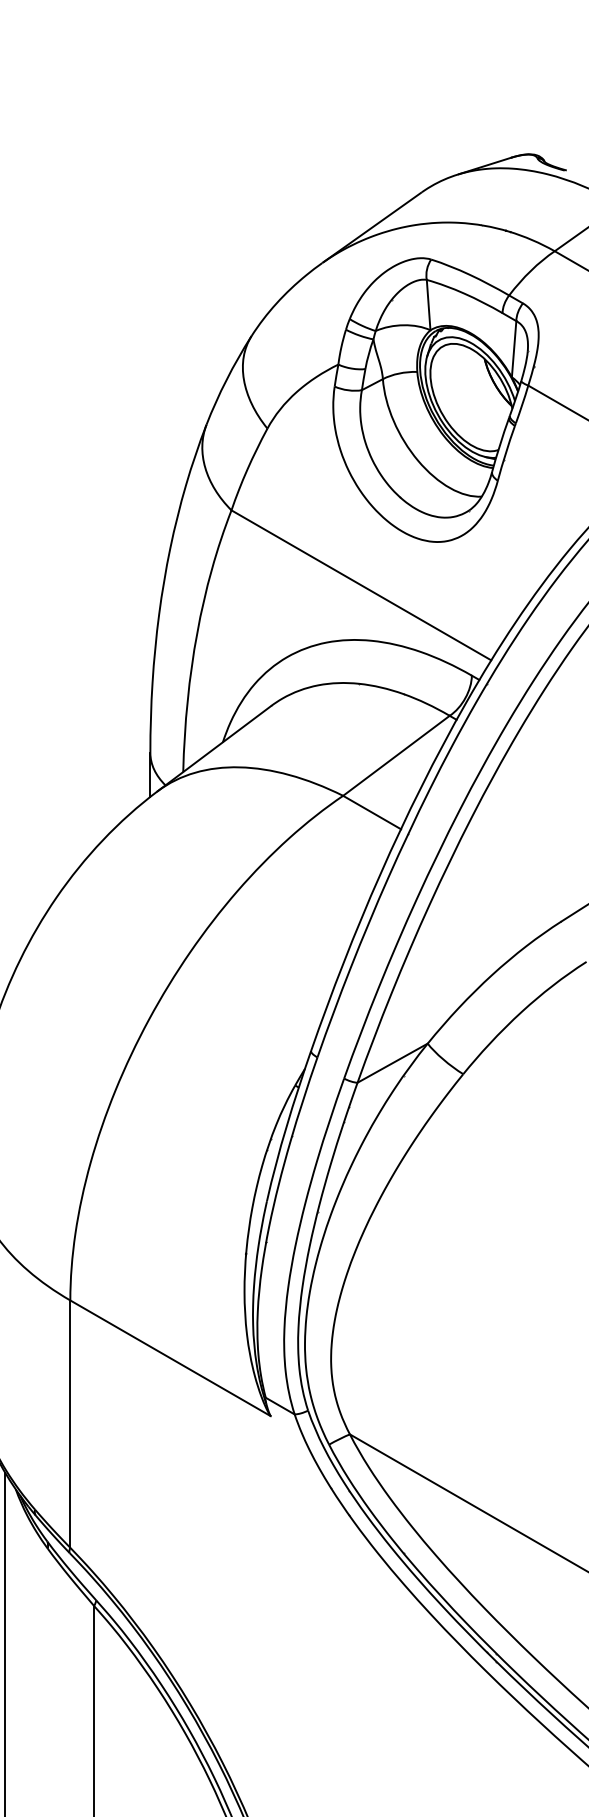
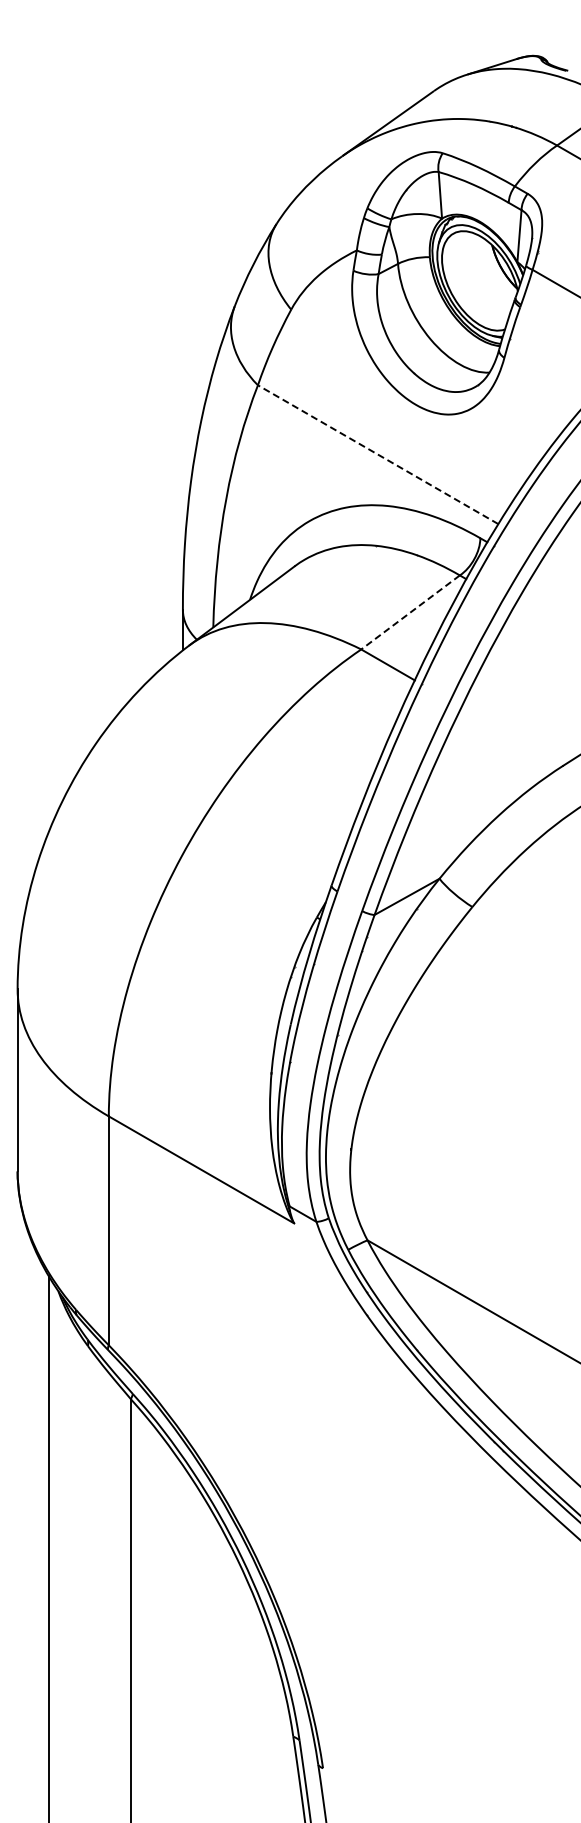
line: (361, 585) -> (378, 454), solid -> dashed
line: (396, 755) -> (410, 612), solid -> dashed

